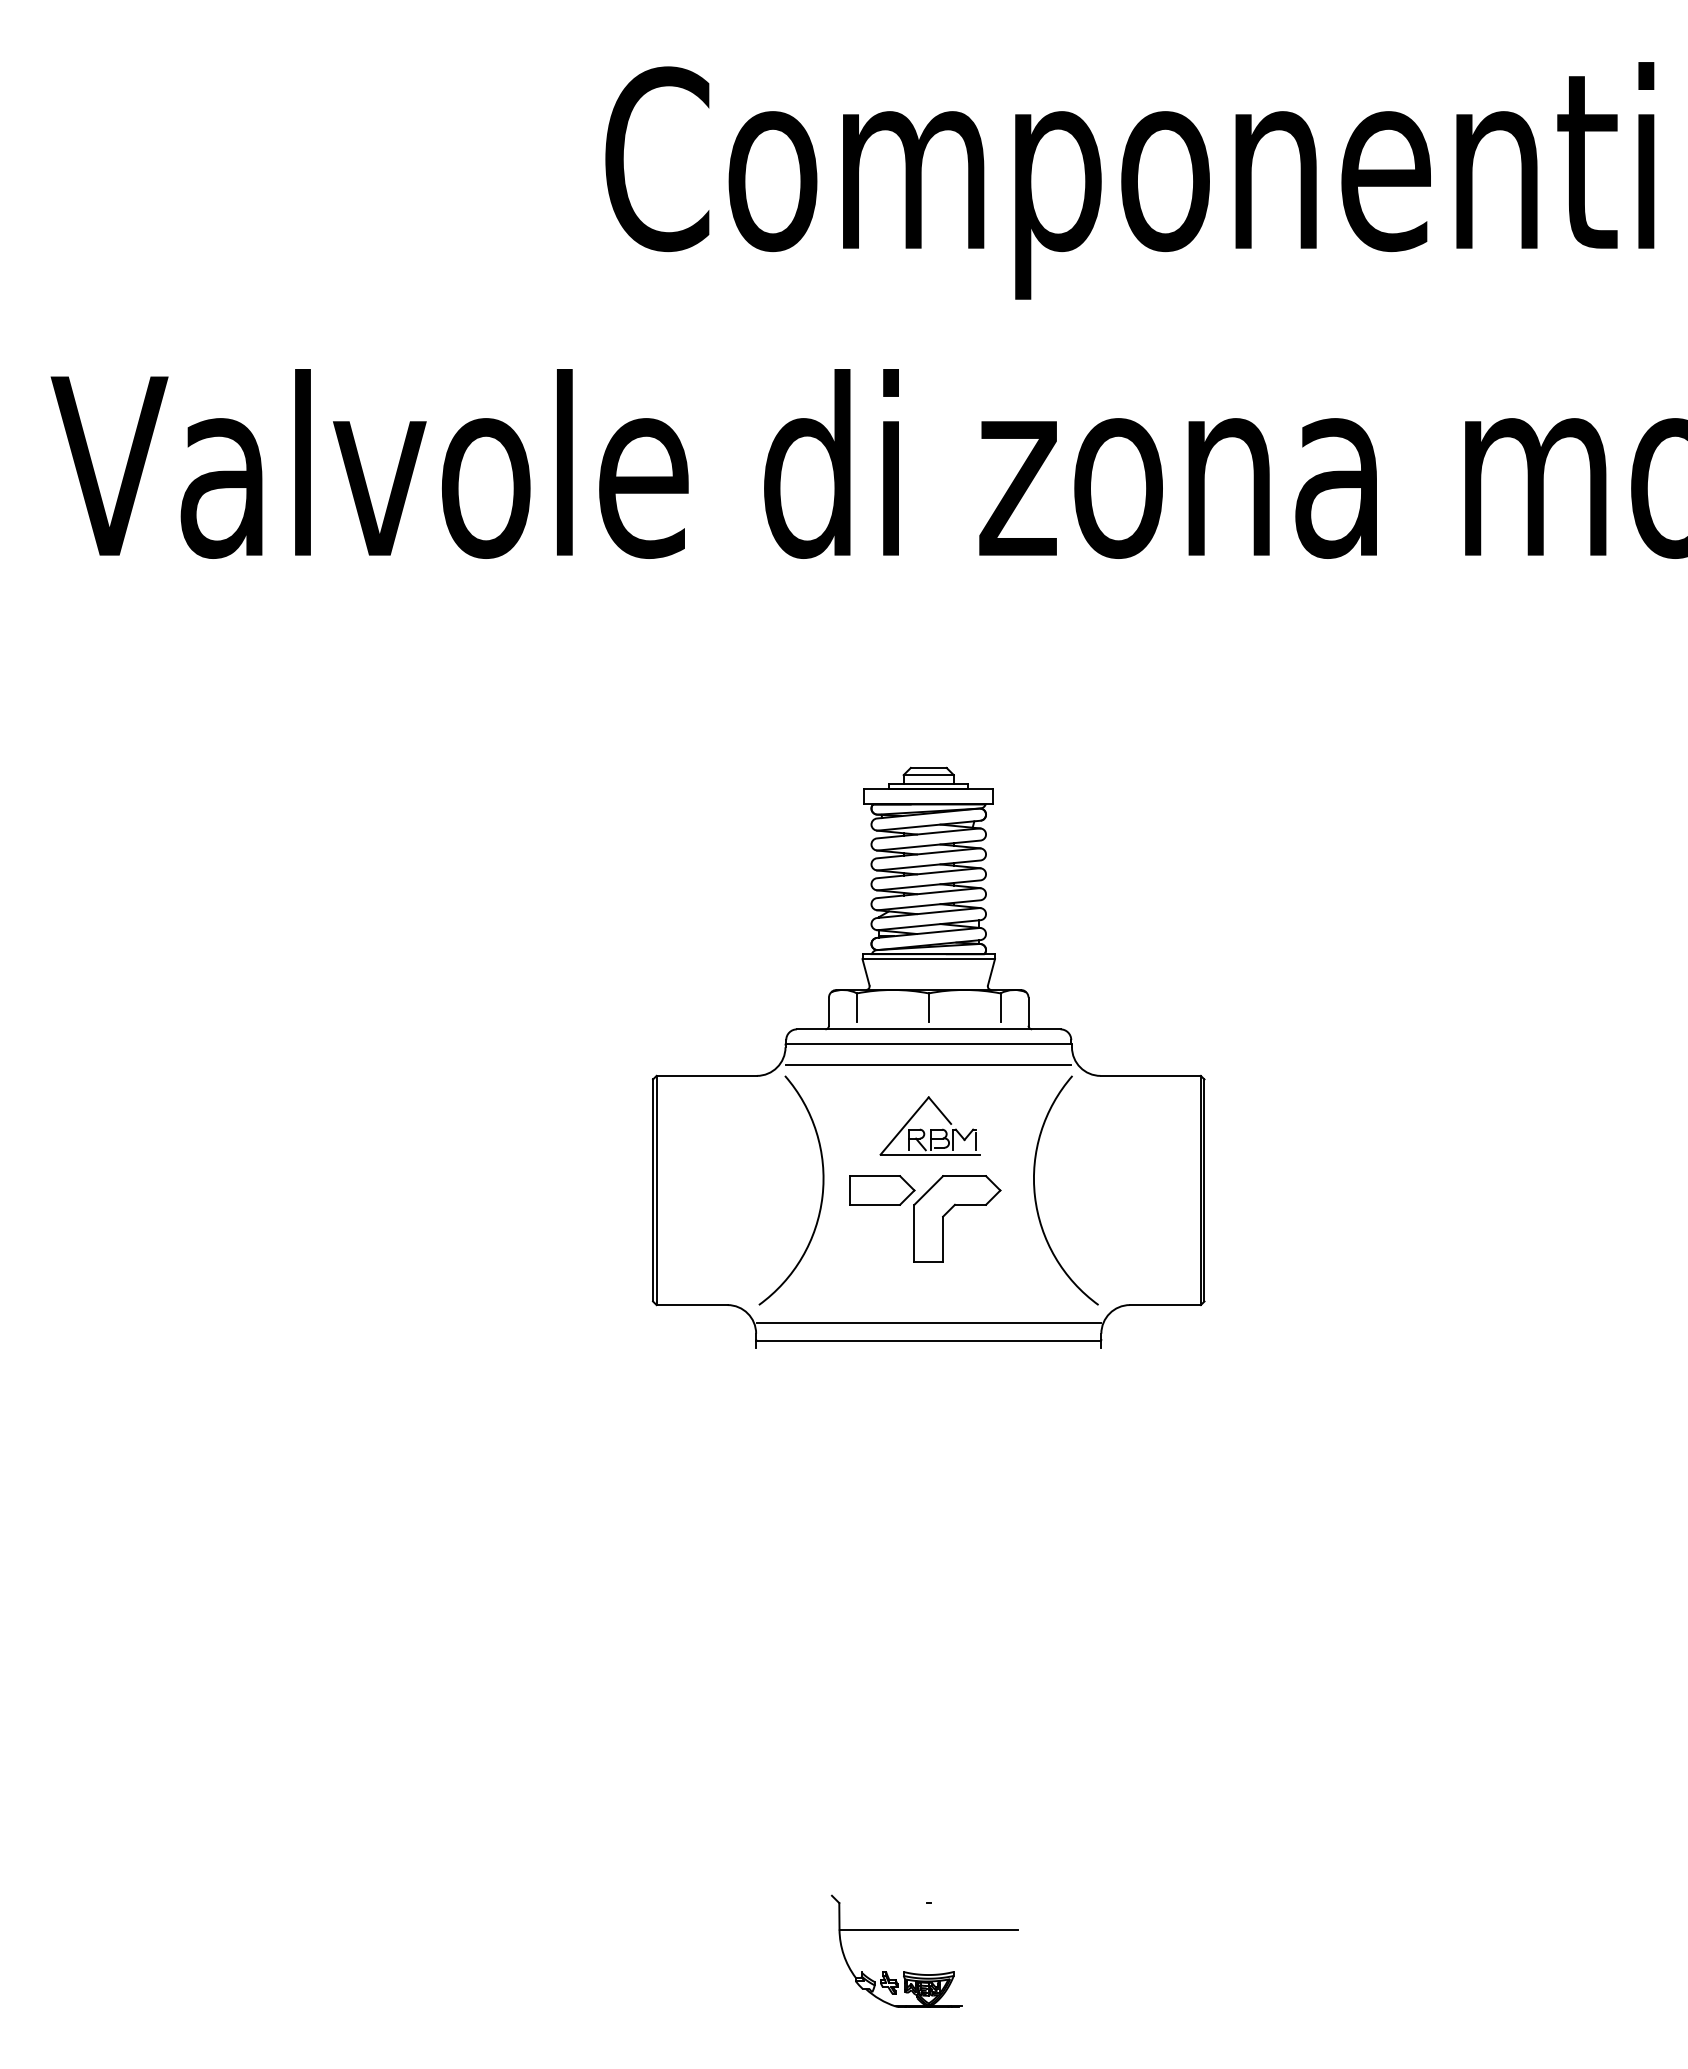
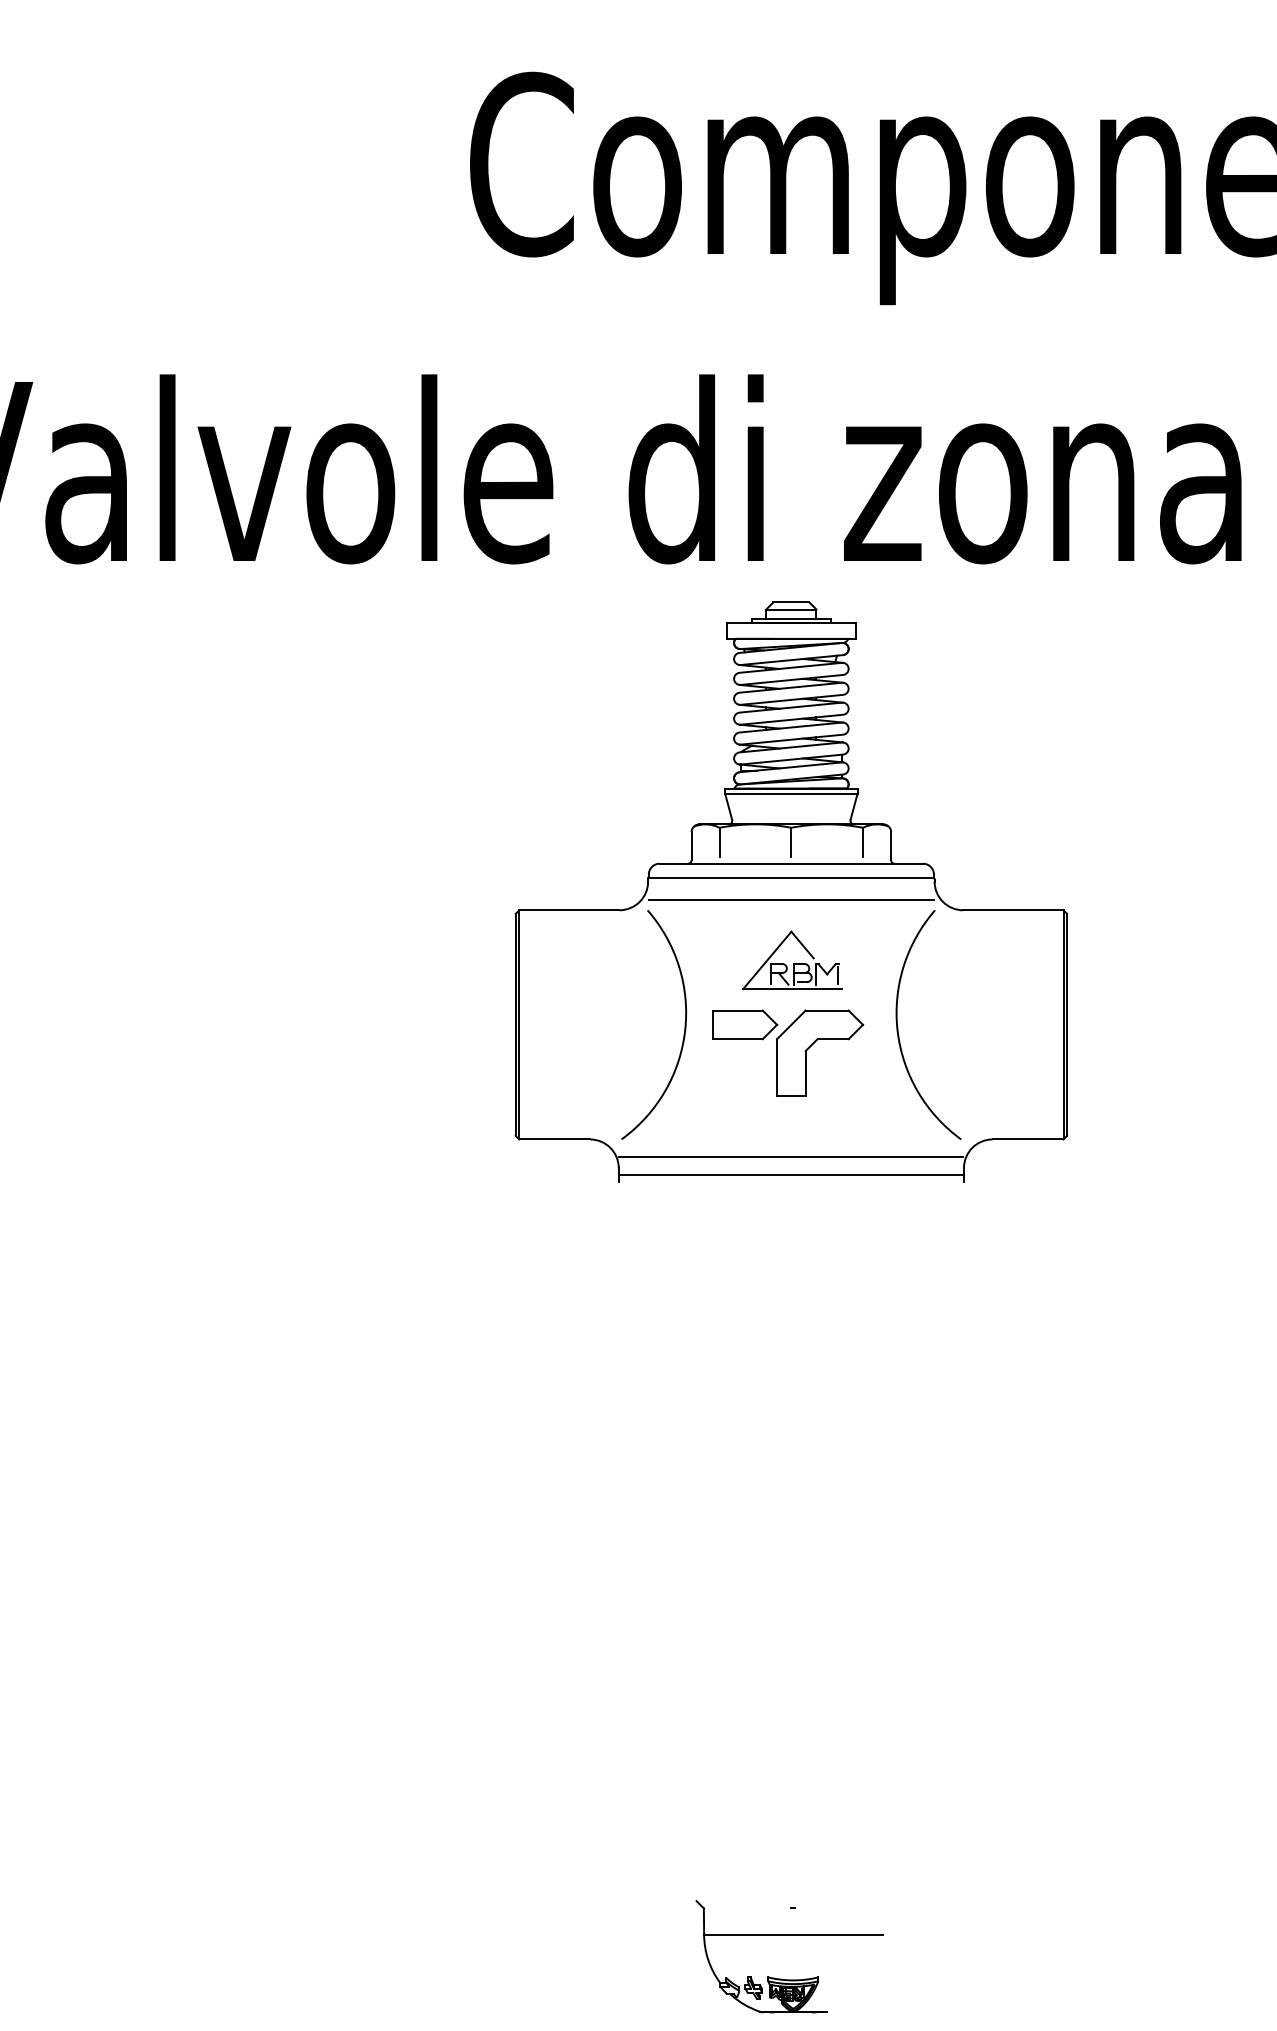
part: (928, 1057) -> (791, 891), moved

